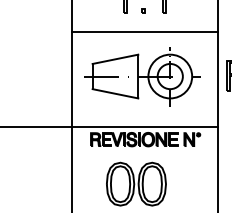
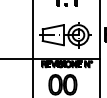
line: (144, 31) -> (66, 14), removed

